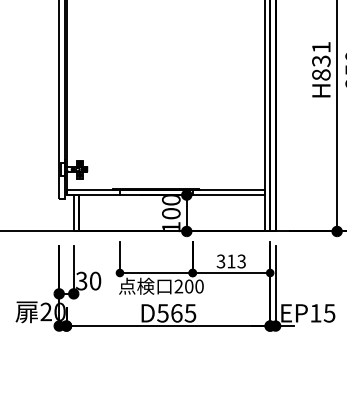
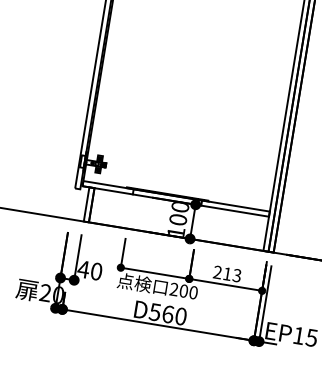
text: (220, 261) -> (217, 272), 313 -> 213
text: (81, 280) -> (83, 268), 30 -> 40
text: (190, 313) -> (180, 316), D565 -> D560

